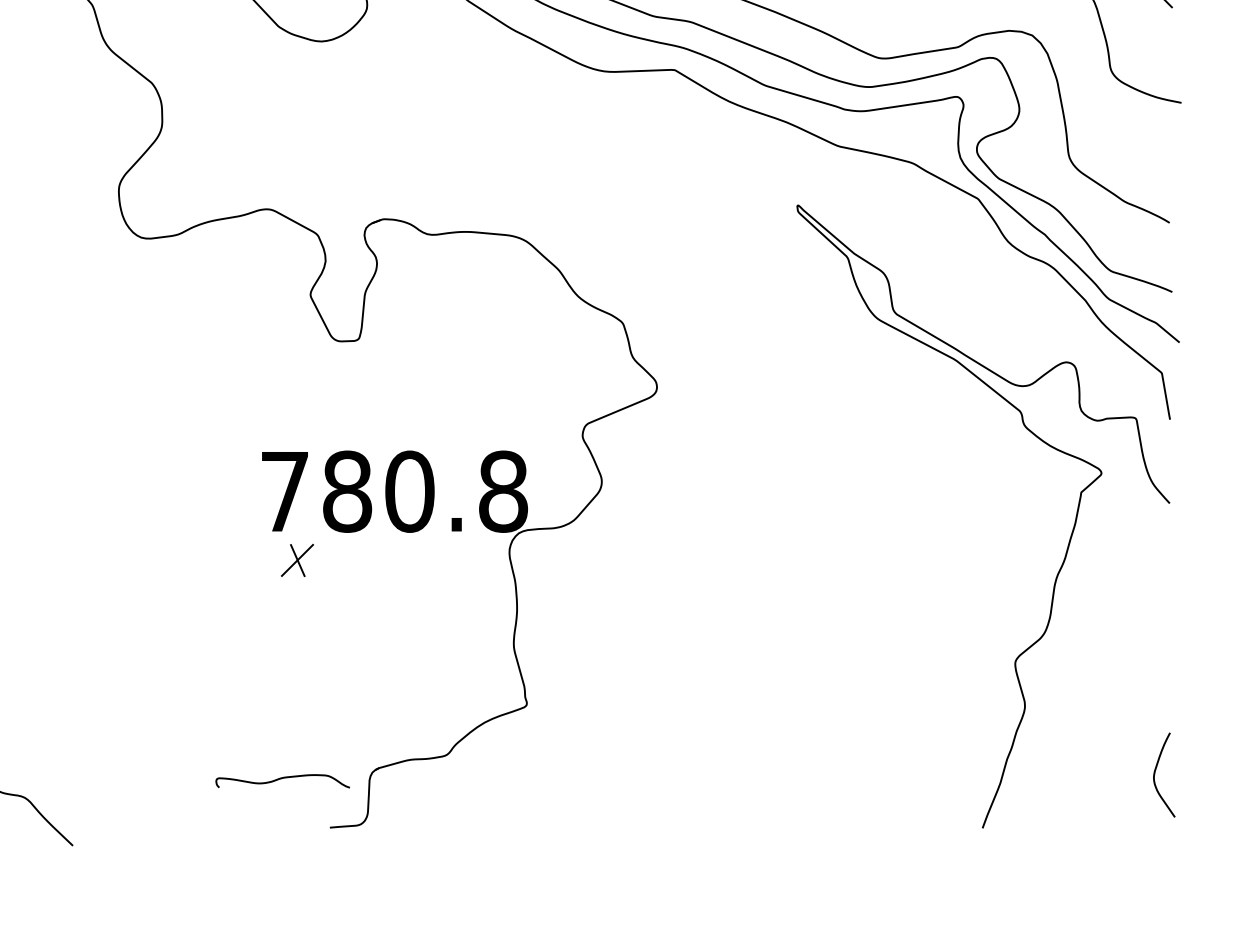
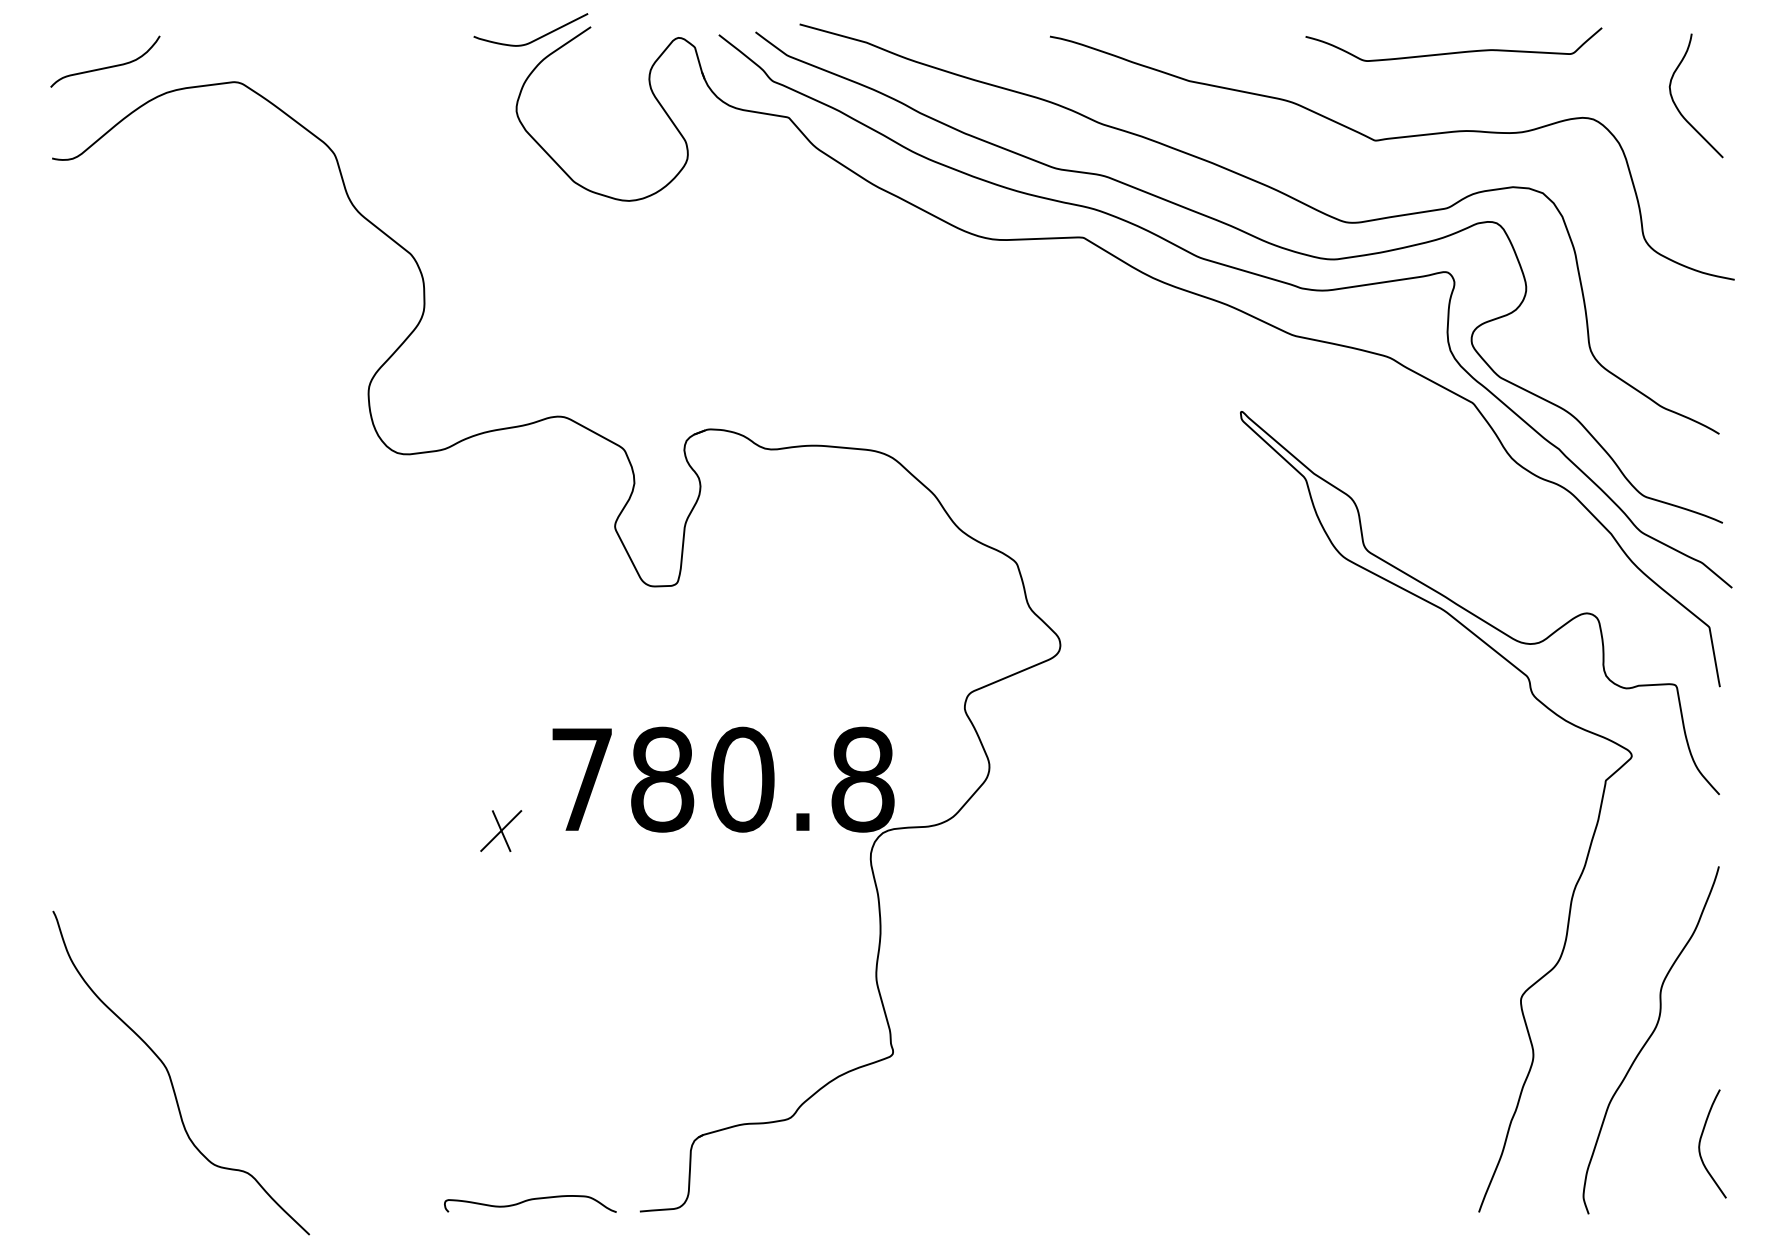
part: (297, 560) -> (501, 830), moved
curve: (1115, 693) -> (1649, 1039), added
curve: (282, 778) -> (530, 1200), moved

